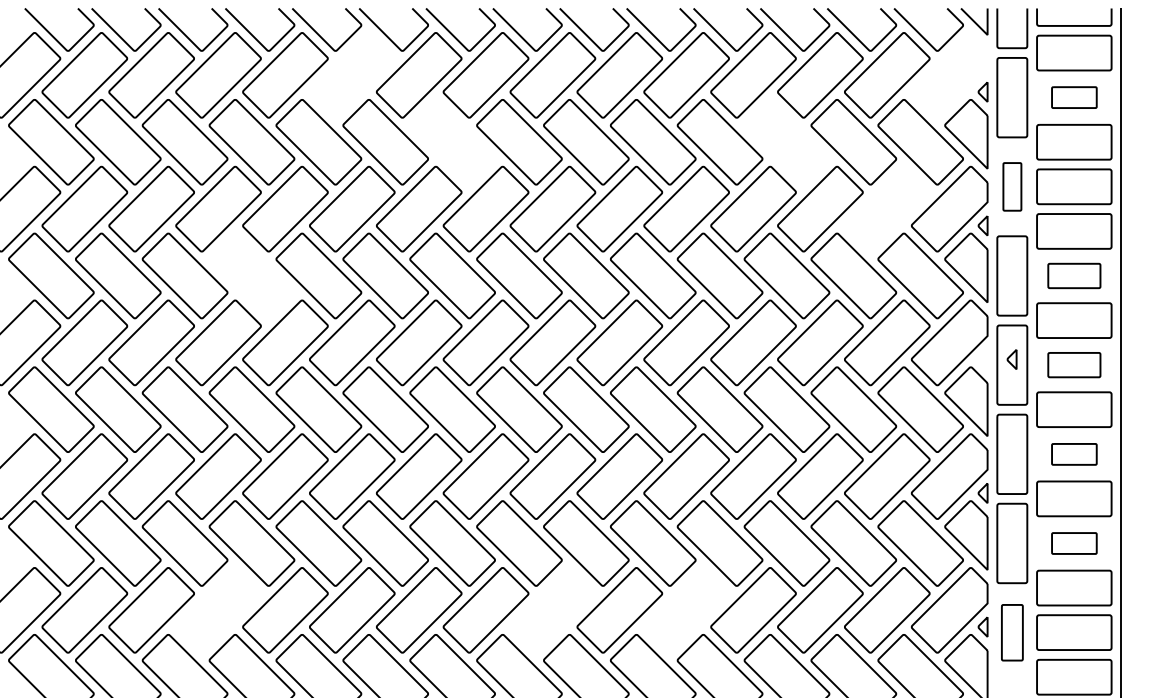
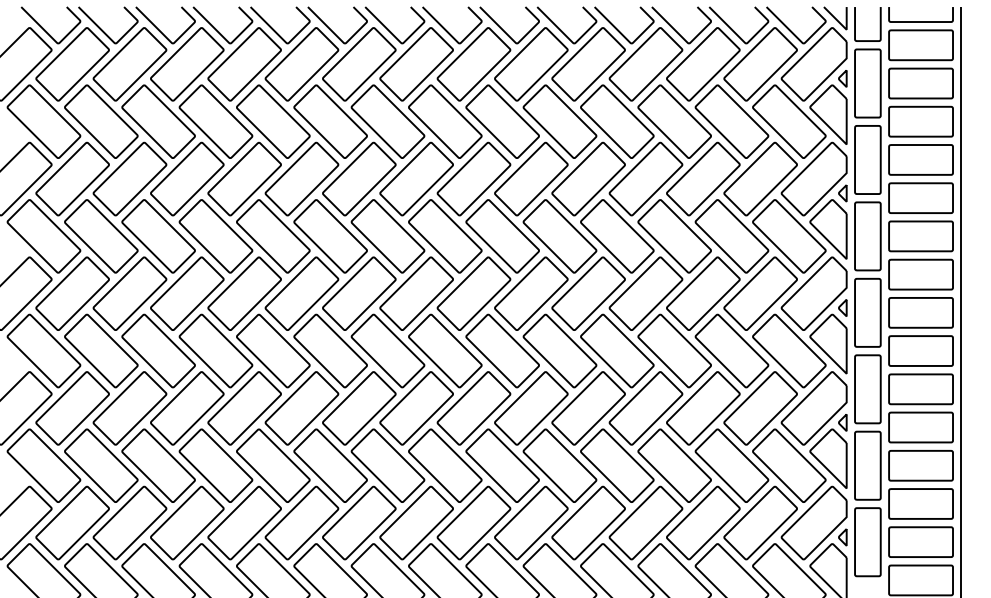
part: (352, 75) -> (302, 64), added
part: (949, 75) -> (814, 64), added
part: (1074, 97) -> (921, 83), size x1.67
part: (452, 142) -> (387, 121), added
part: (786, 142) -> (674, 121), added
part: (1012, 186) -> (868, 159), size x1.67
part: (887, 208) -> (760, 178), added
part: (251, 275) -> (215, 235), added
part: (1074, 275) -> (921, 235), size x1.43
part: (1011, 359) -> (842, 308), moved
part: (1074, 364) -> (921, 312), size x1.43
part: (1074, 454) -> (921, 389), size x1.67
part: (1074, 543) -> (921, 465), size x1.67
part: (218, 610) -> (187, 523), added
part: (552, 610) -> (473, 523), added
part: (686, 610) -> (588, 523), added
part: (1012, 632) -> (868, 542), size x1.43

